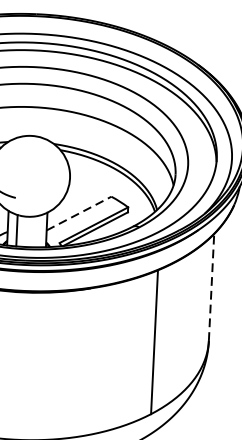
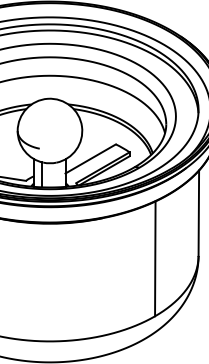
line: (80, 213) -> (91, 158), dashed -> solid
line: (211, 287) -> (198, 213), dashed -> solid

